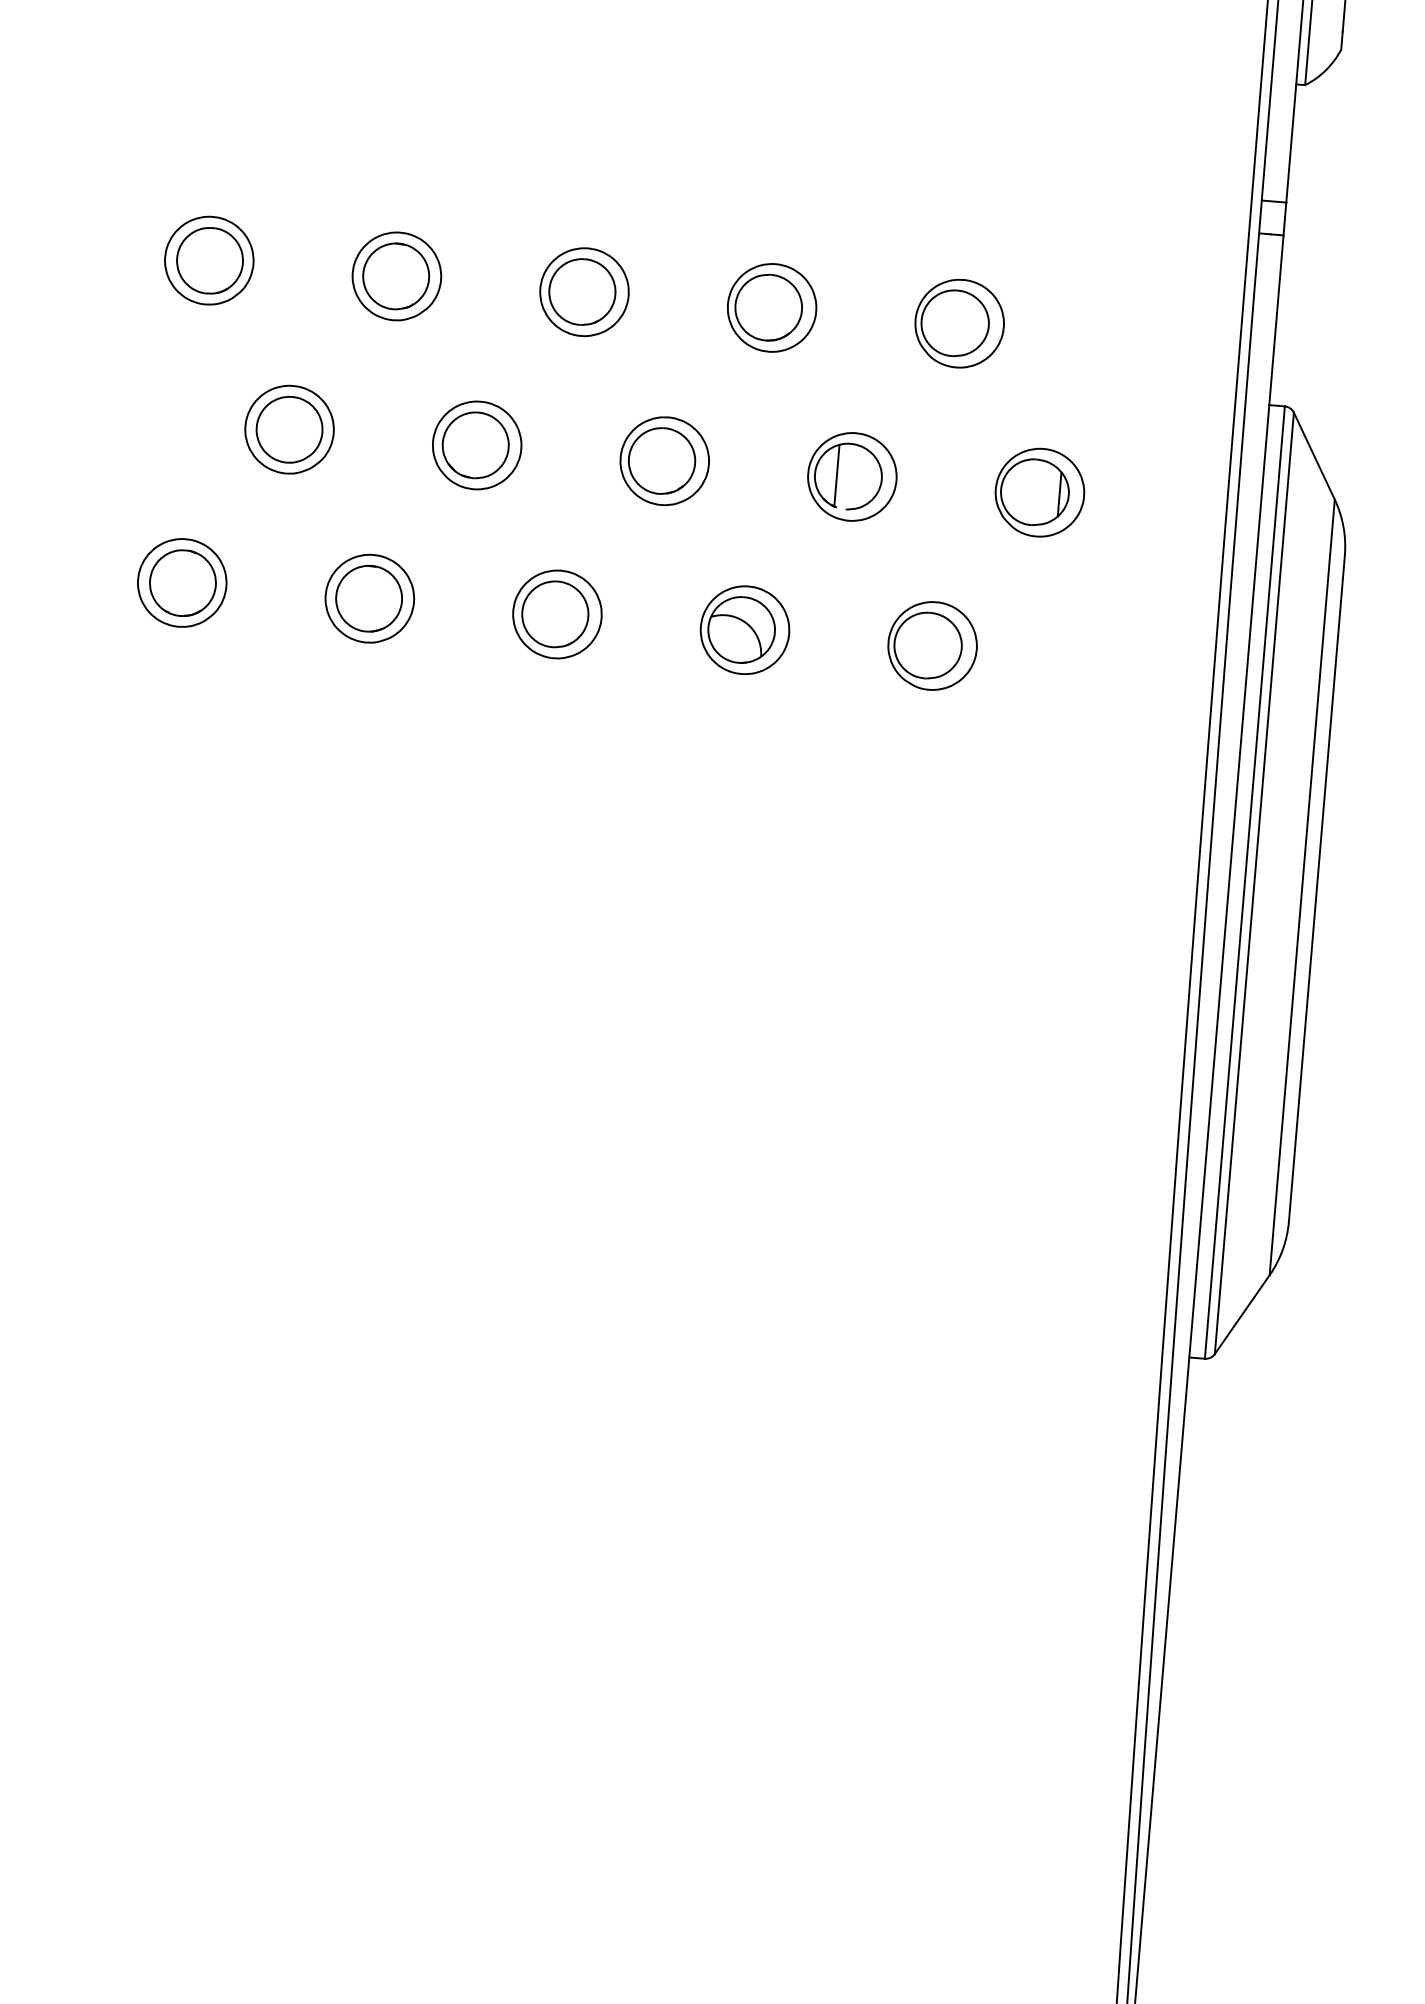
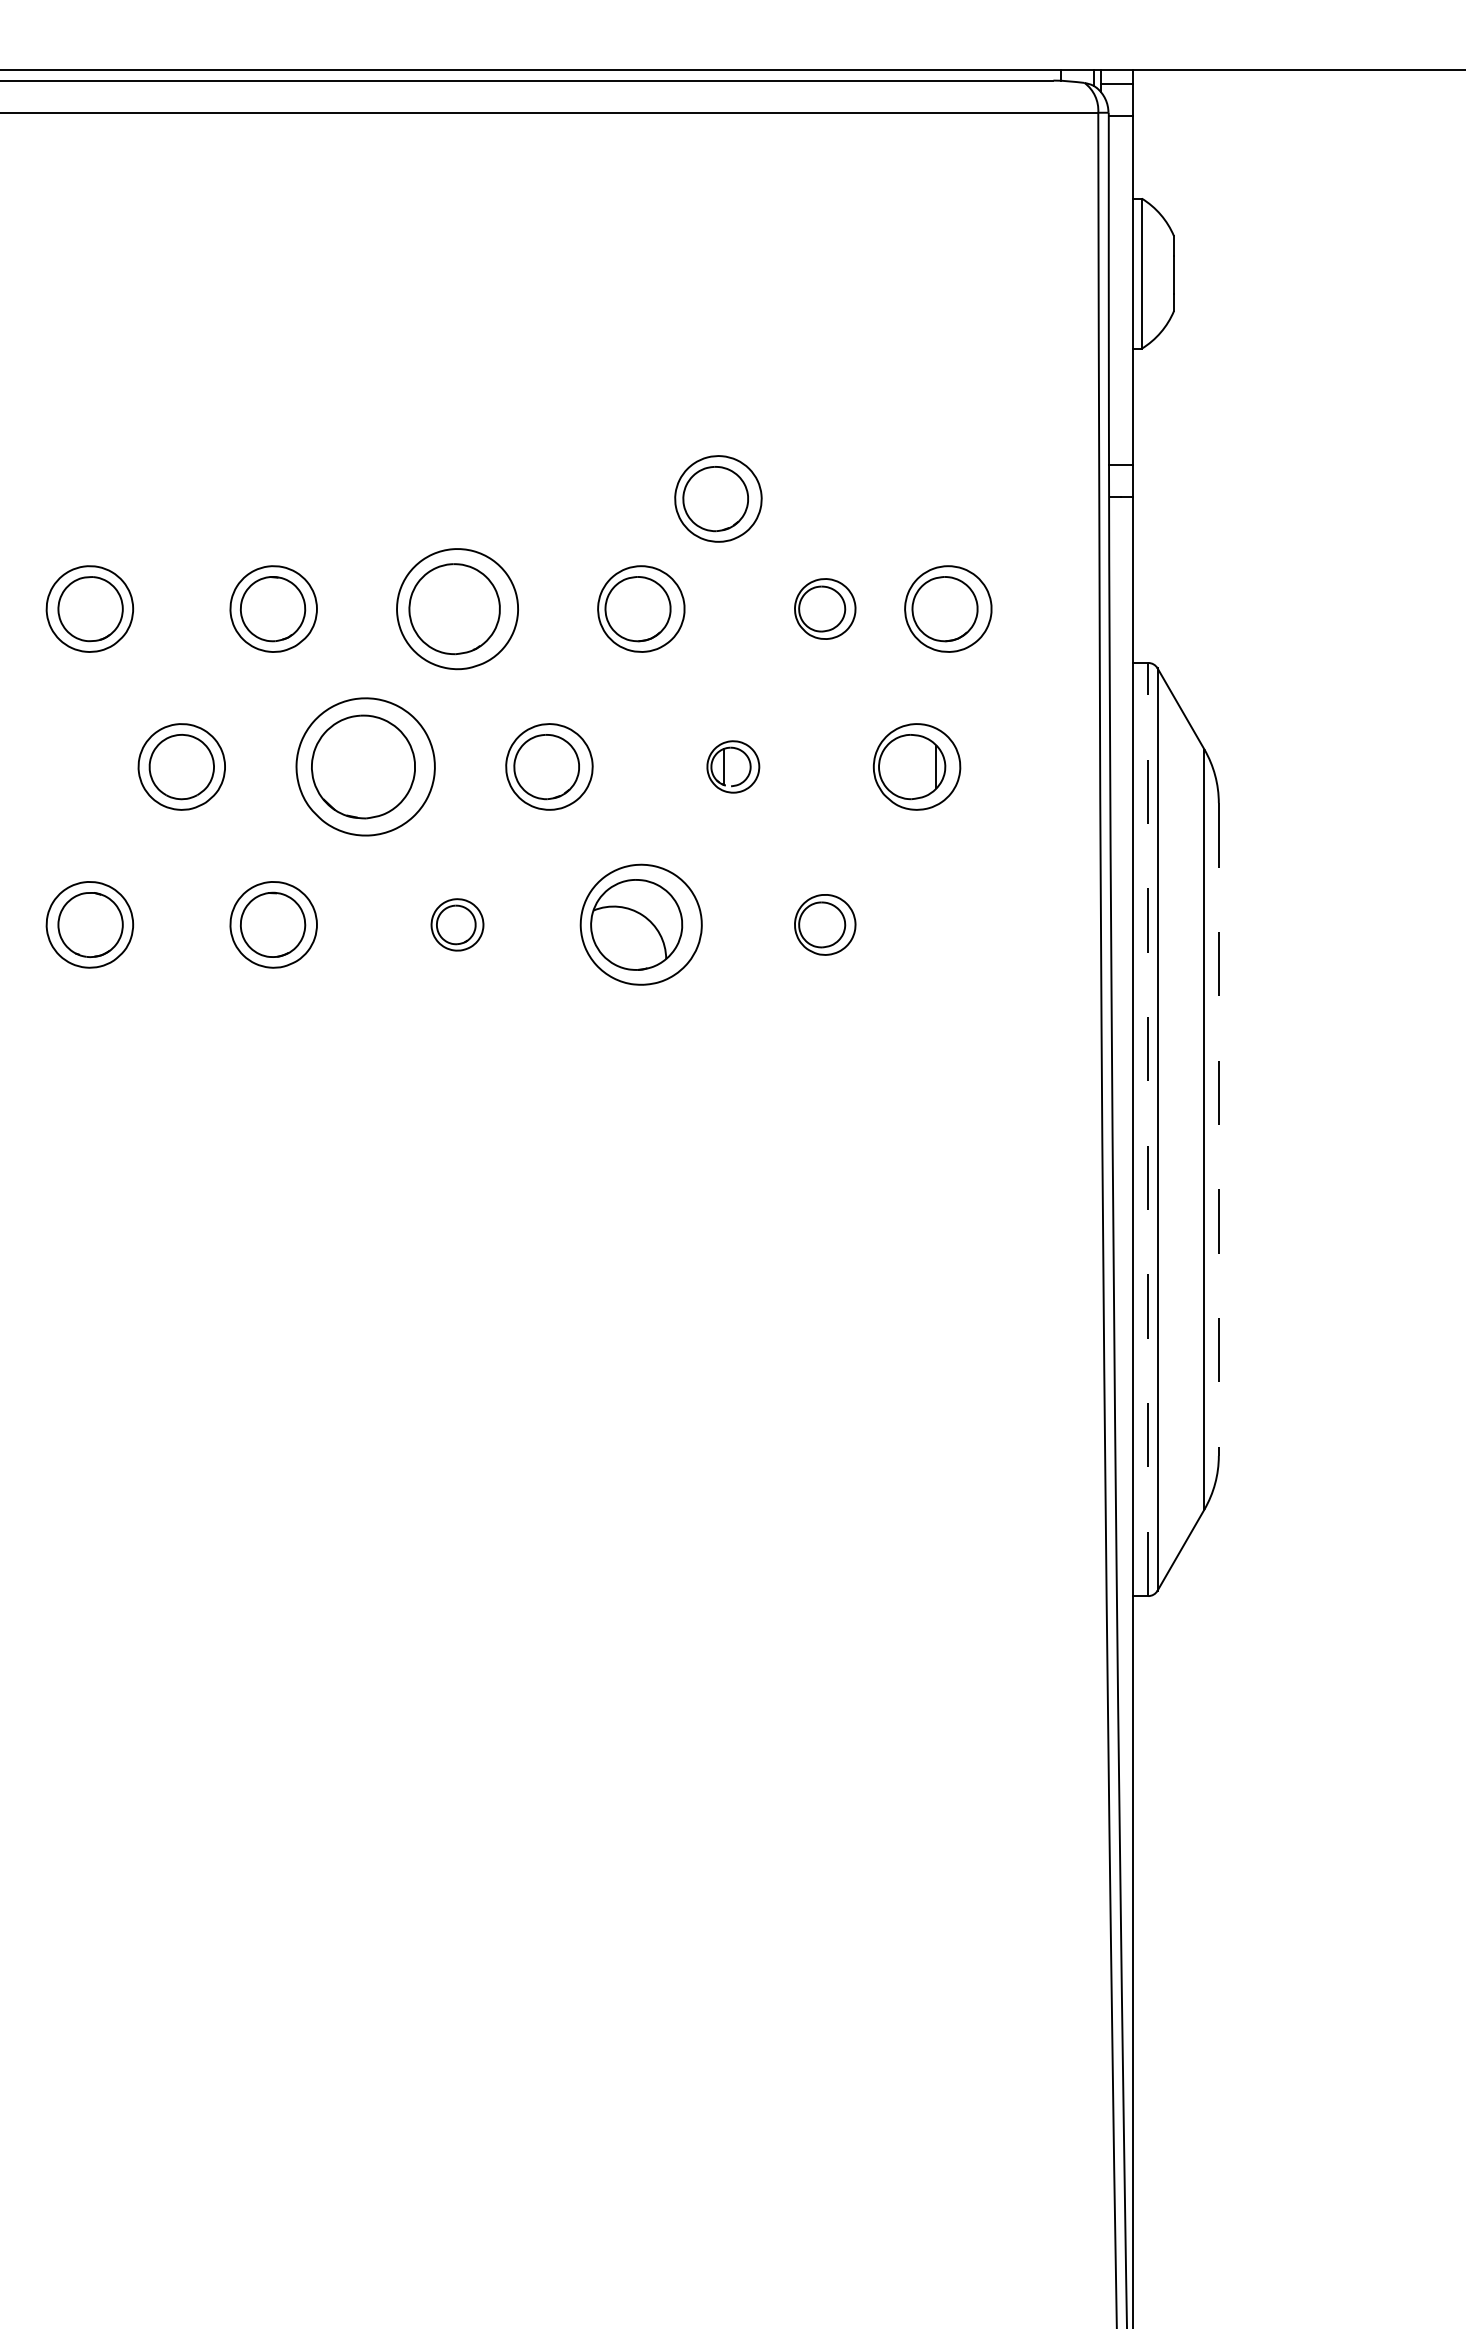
part: (860, 201) -> (718, 498), added
part: (584, 291) -> (457, 608), size x1.4
part: (960, 323) -> (825, 608), size x0.7
part: (1085, 333) -> (948, 608), added
part: (477, 444) -> (365, 766), size x1.6
part: (852, 476) -> (733, 766), size x0.6
part: (557, 614) -> (457, 924), size x0.6
part: (745, 629) -> (641, 924), size x1.4
part: (933, 645) -> (825, 924), size x0.7
line: (1245, 882) -> (1148, 1129), solid -> dashed
line: (1316, 889) -> (1218, 1130), solid -> dashed

